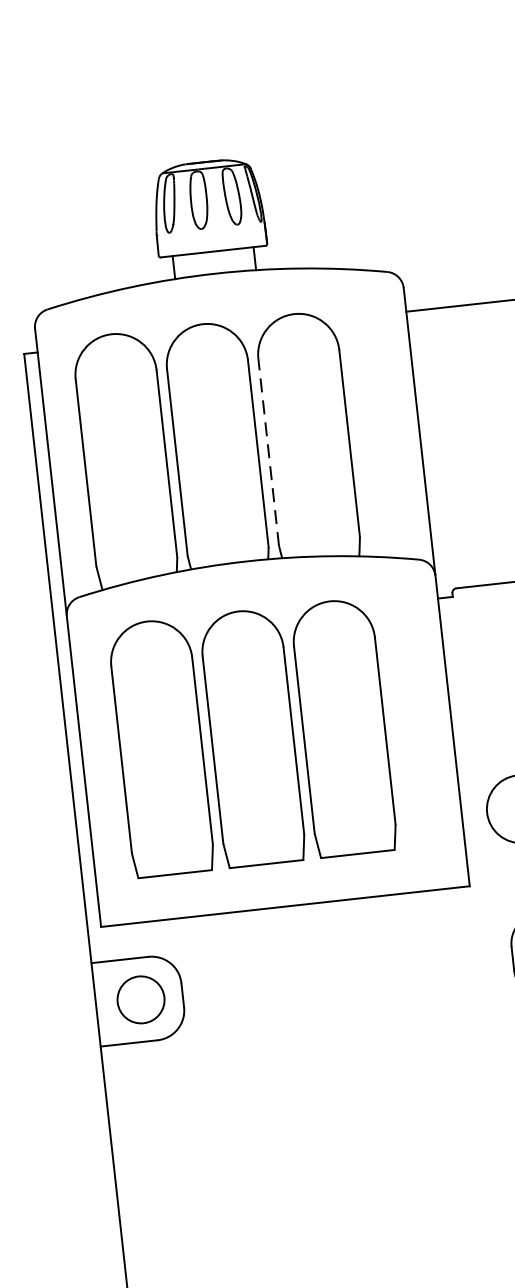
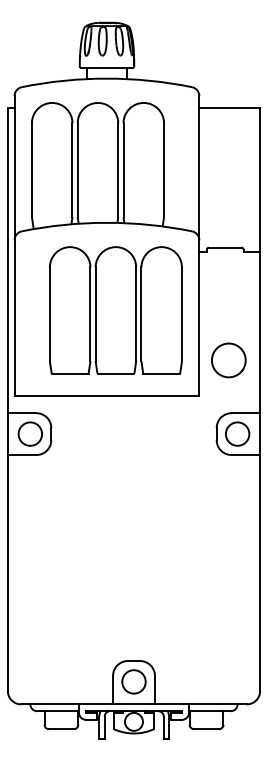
line: (268, 453) -> (123, 170), dashed -> solid
part: (251, 737) -> (115, 310), moved

